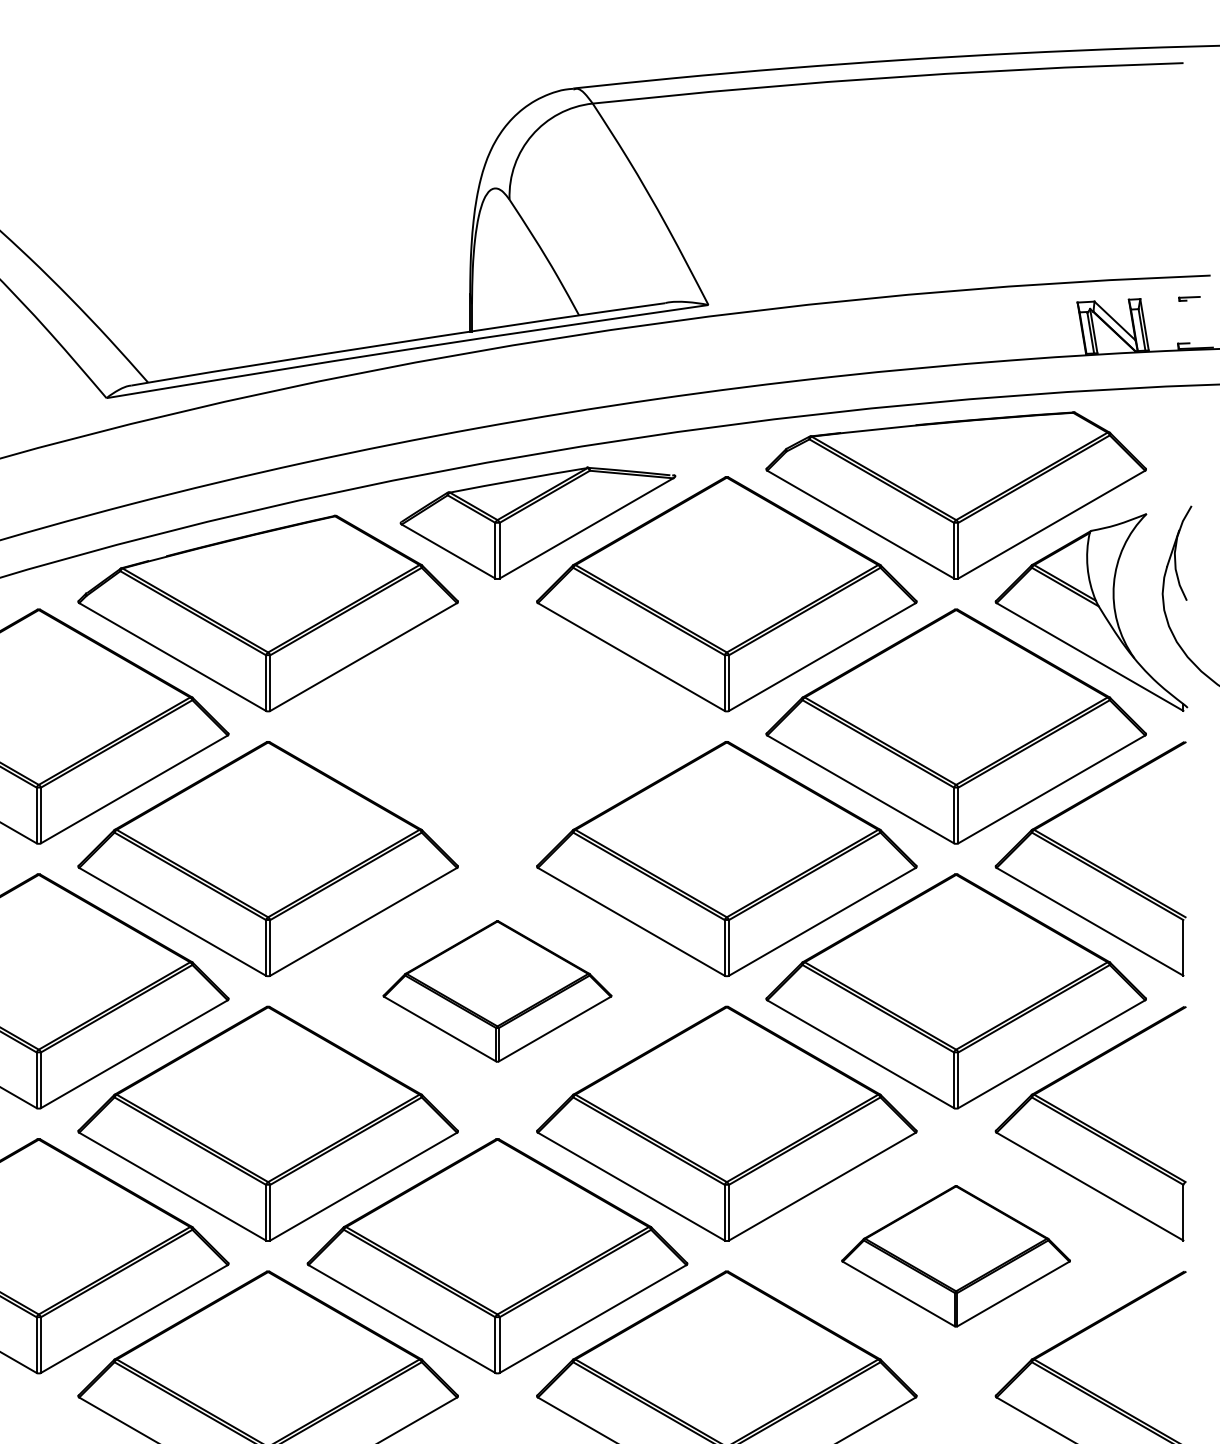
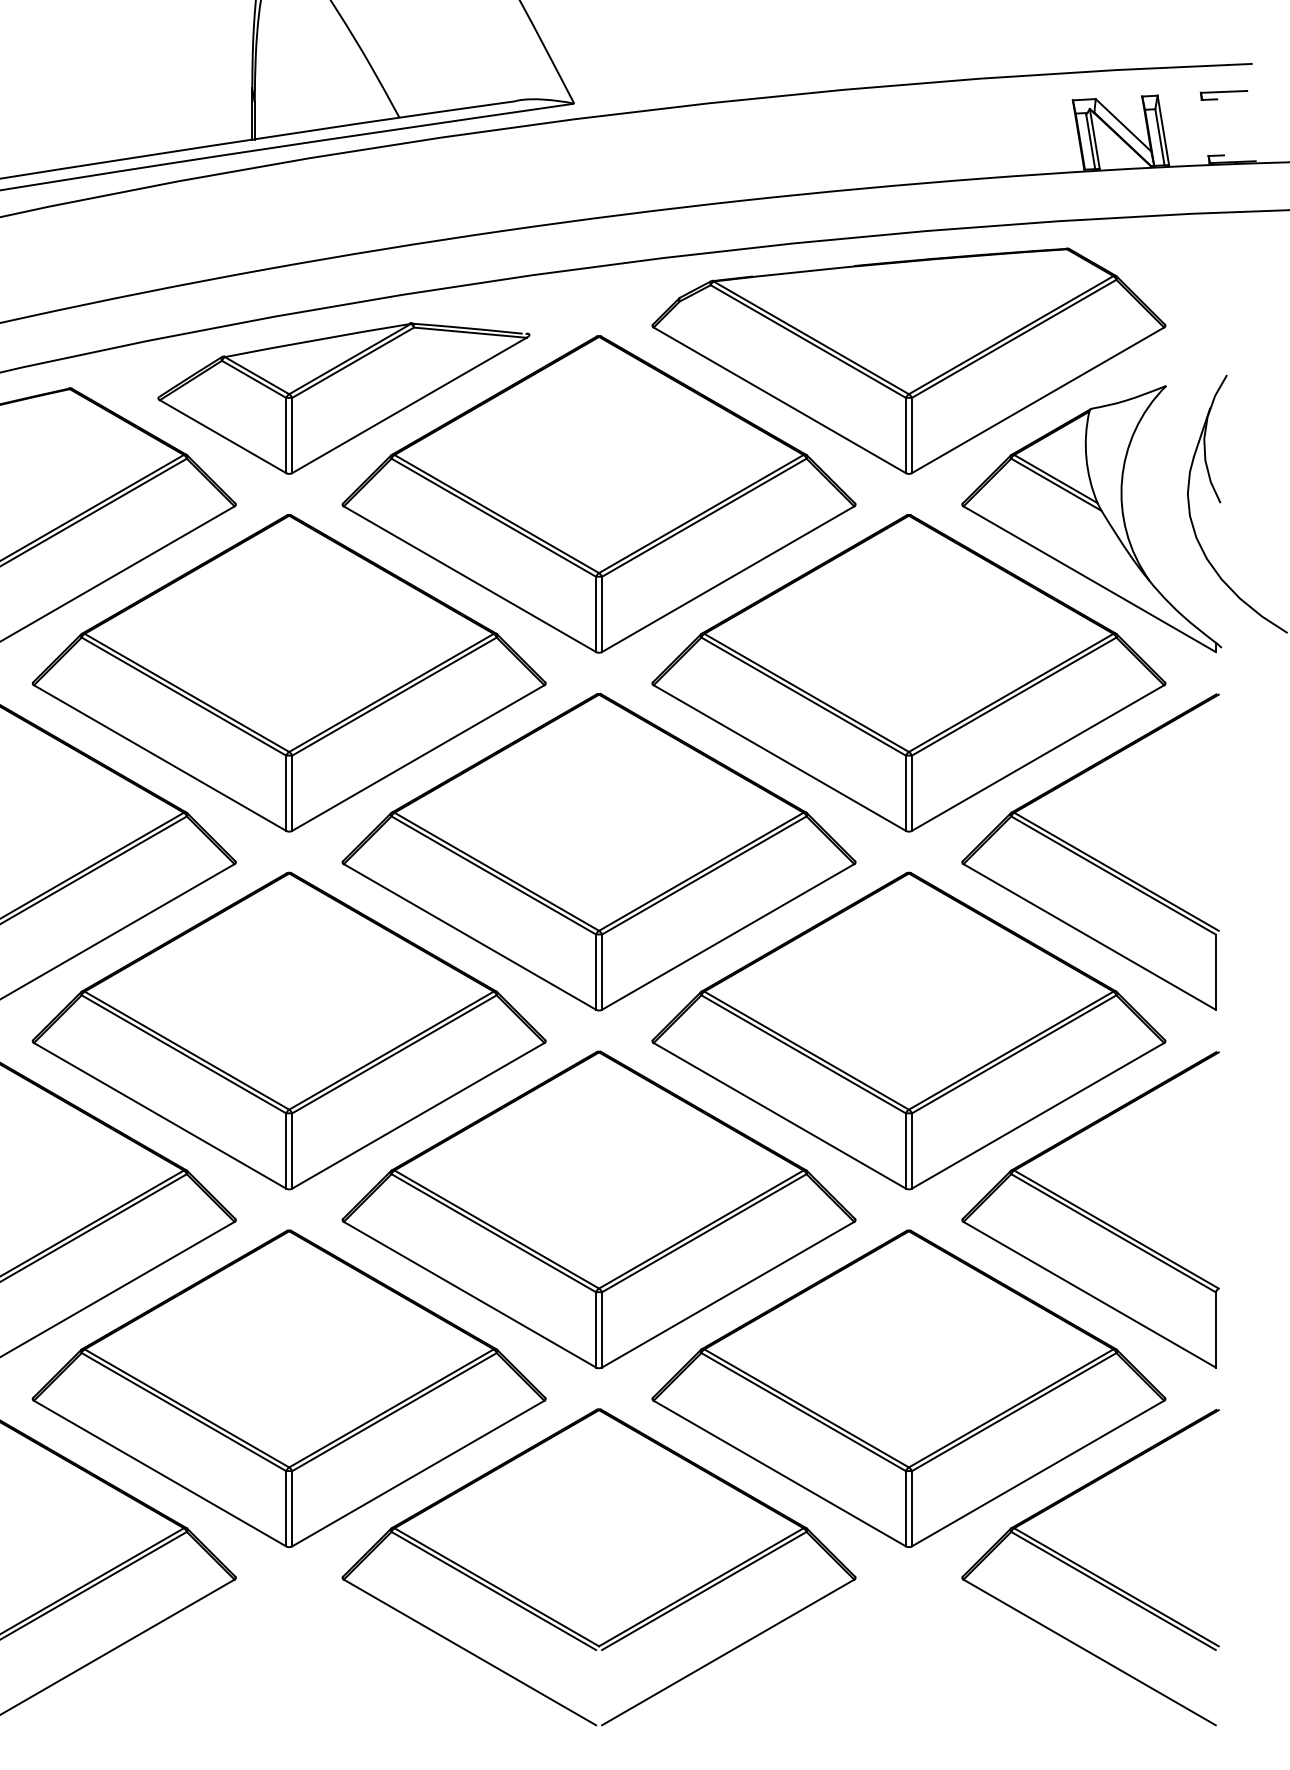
part: (1189, 298) -> (1224, 94), size x1.67
part: (497, 726) -> (289, 673), added
part: (497, 991) -> (289, 1031), size x1.67
part: (955, 1256) -> (907, 1389), size x1.67

